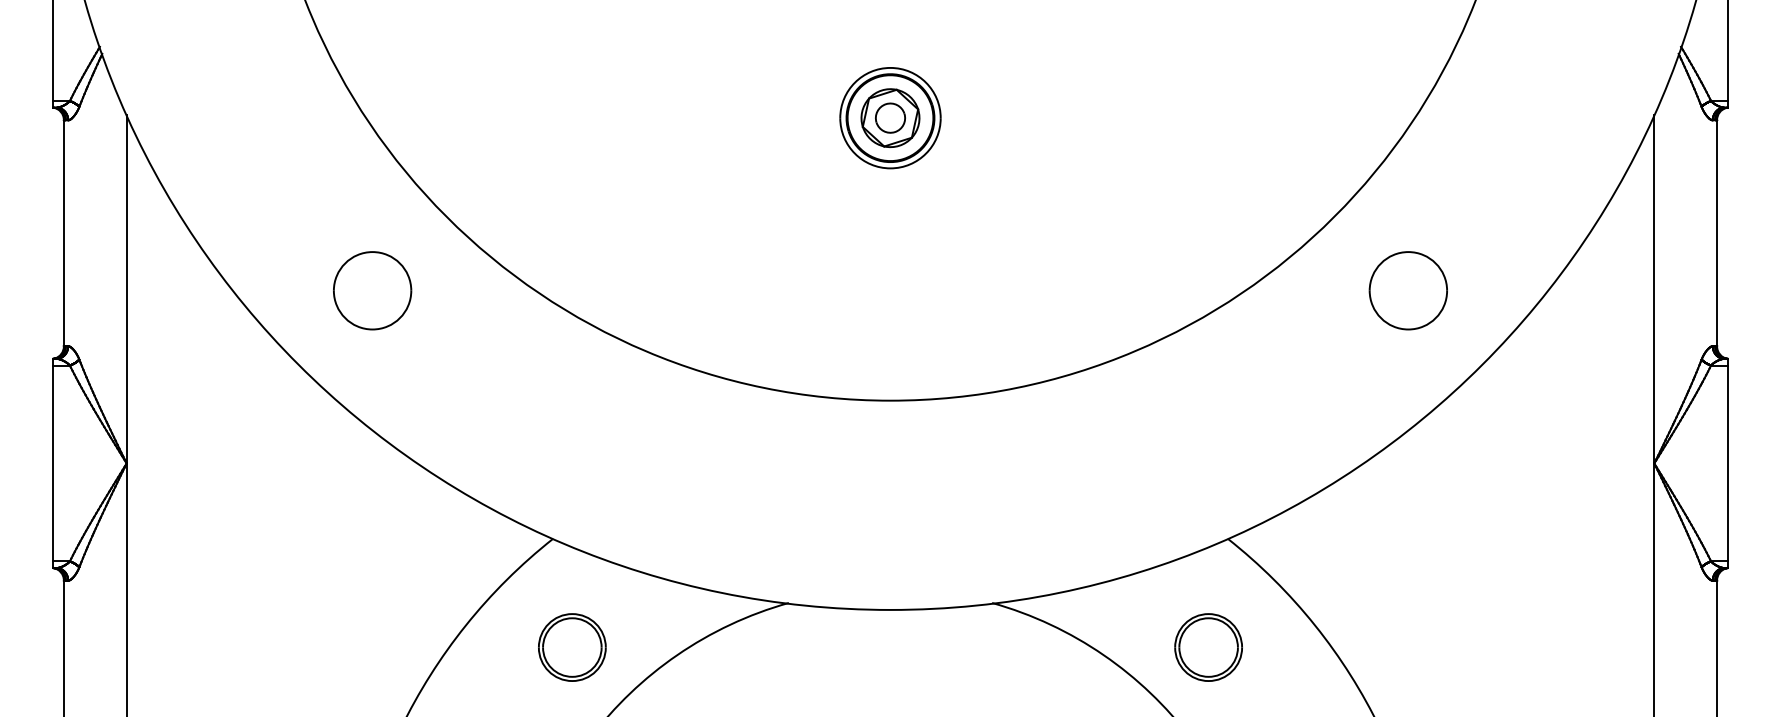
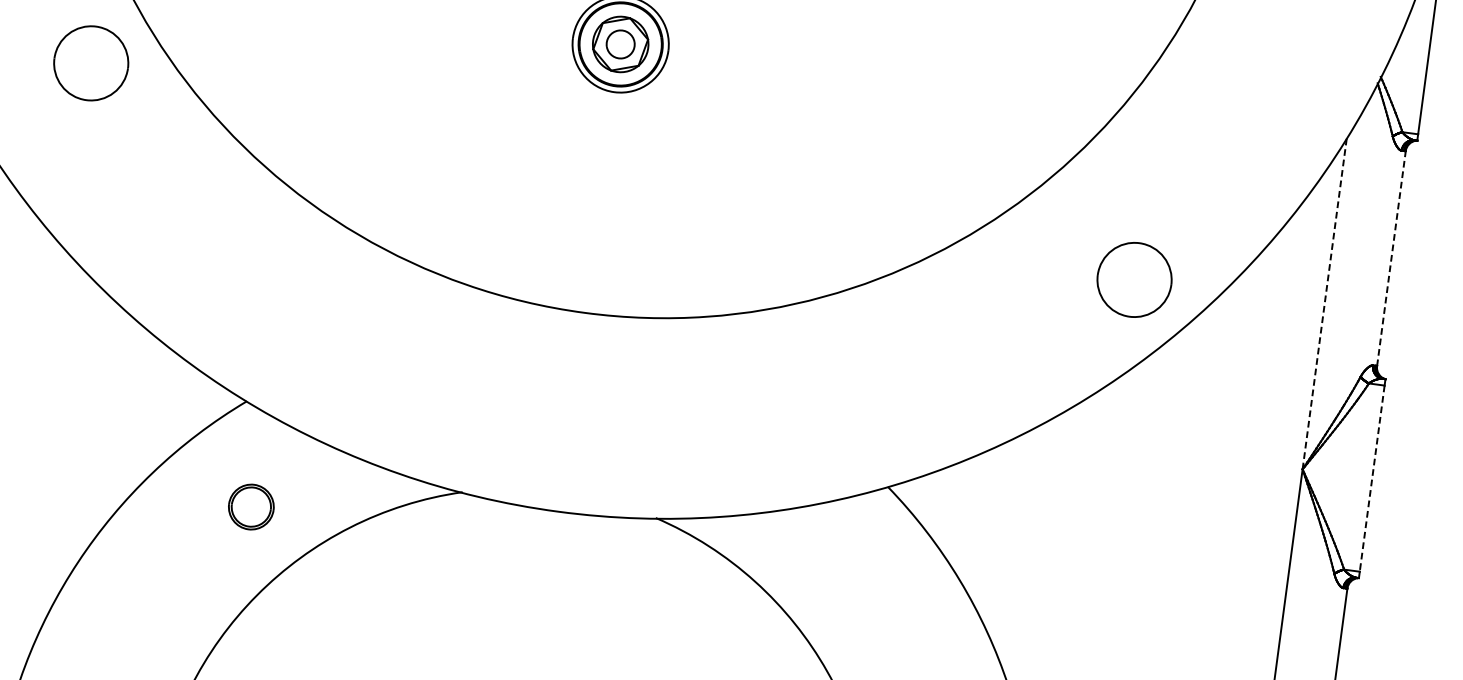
line: (1717, 232) -> (1391, 257), solid -> dashed
line: (1654, 288) -> (1324, 303), solid -> dashed
part: (372, 290) -> (91, 63), moved
part: (1407, 290) -> (1133, 279), moved
line: (1727, 463) -> (1372, 478), solid -> dashed
part: (572, 647) -> (251, 507), size x0.7
part: (1208, 647) -> (855, 587), removed

